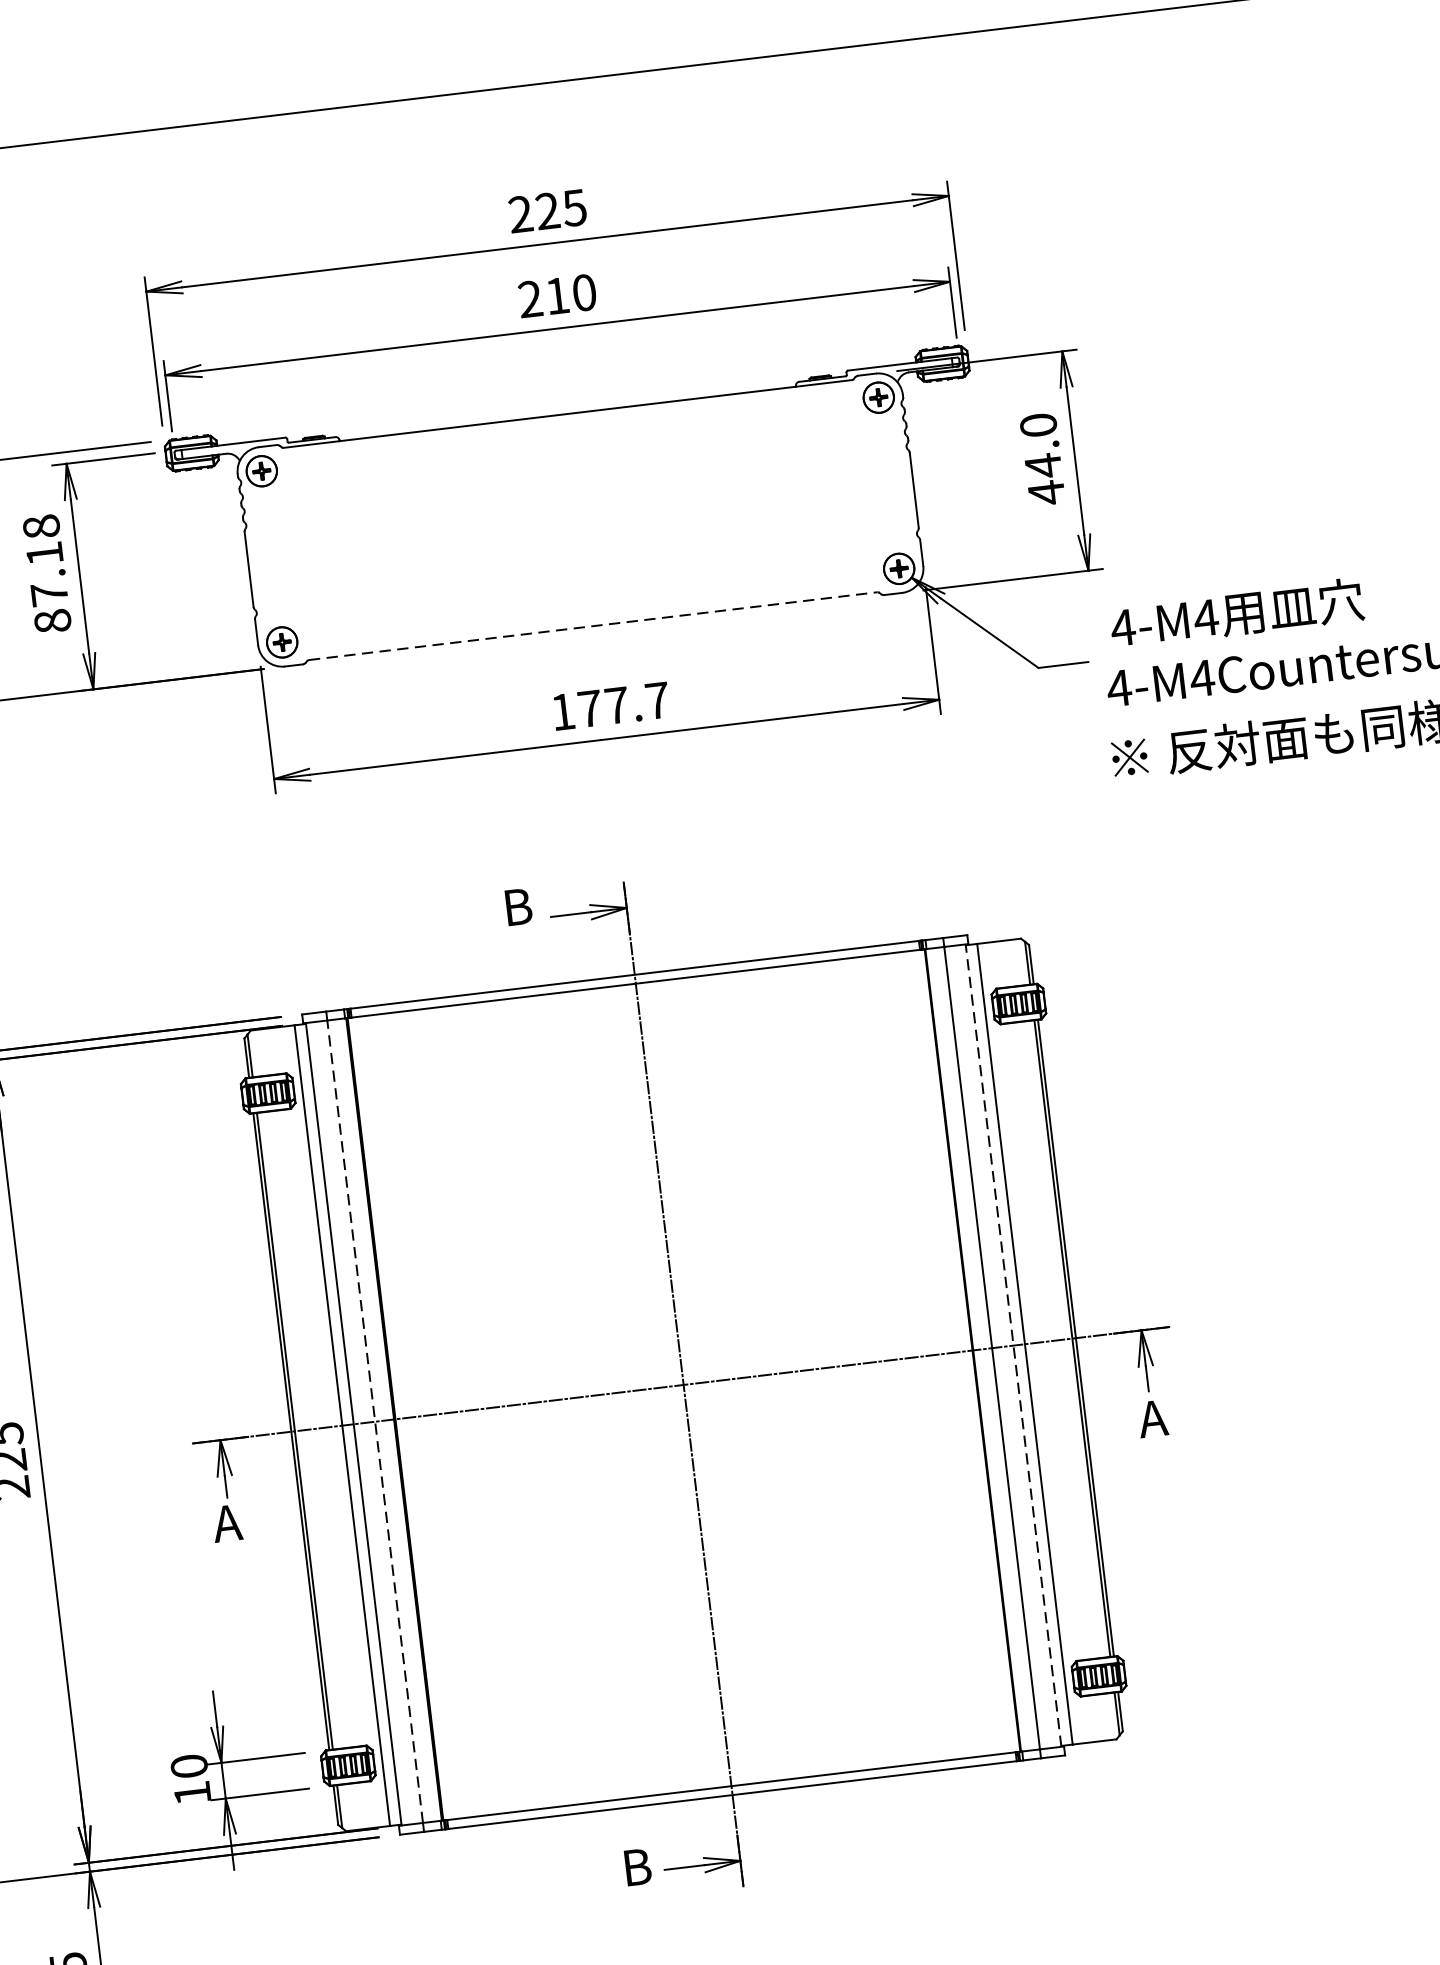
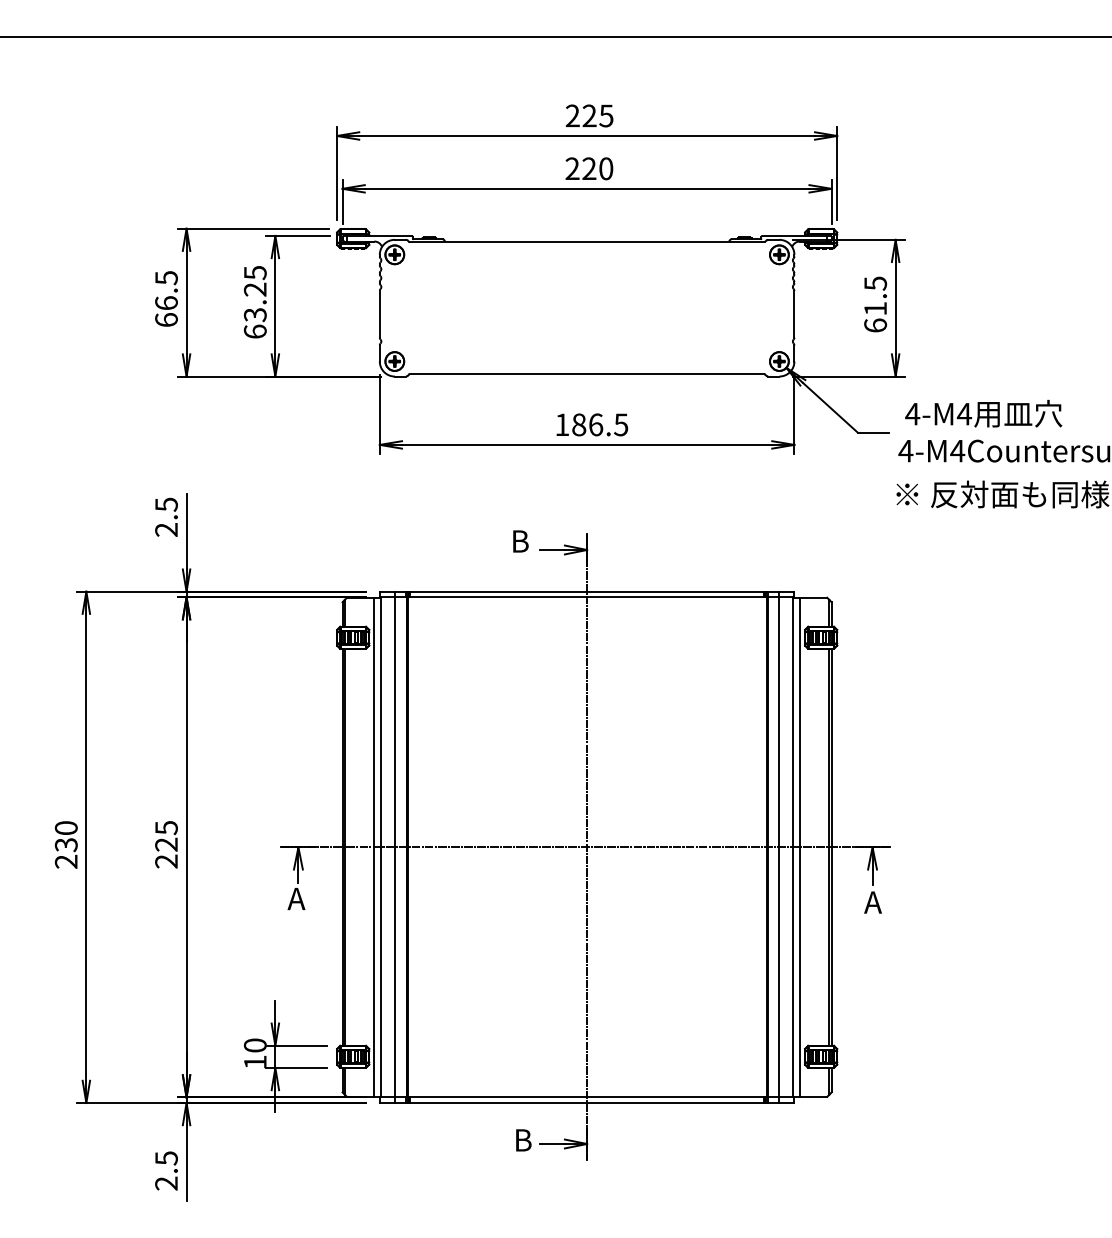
text: (557, 295) -> (589, 168), 210 -> 220
text: (1042, 458) -> (875, 304), 44.0 -> 61.5
text: (45, 572) -> (254, 301), 87.18 -> 63.25
line: (593, 626) -> (587, 374), dashed -> solid
text: (624, 704) -> (600, 424), 177.7 -> 186.5
line: (1012, 1344) -> (792, 846), dashed -> solid
line: (374, 1420) -> (394, 846), dashed -> solid

